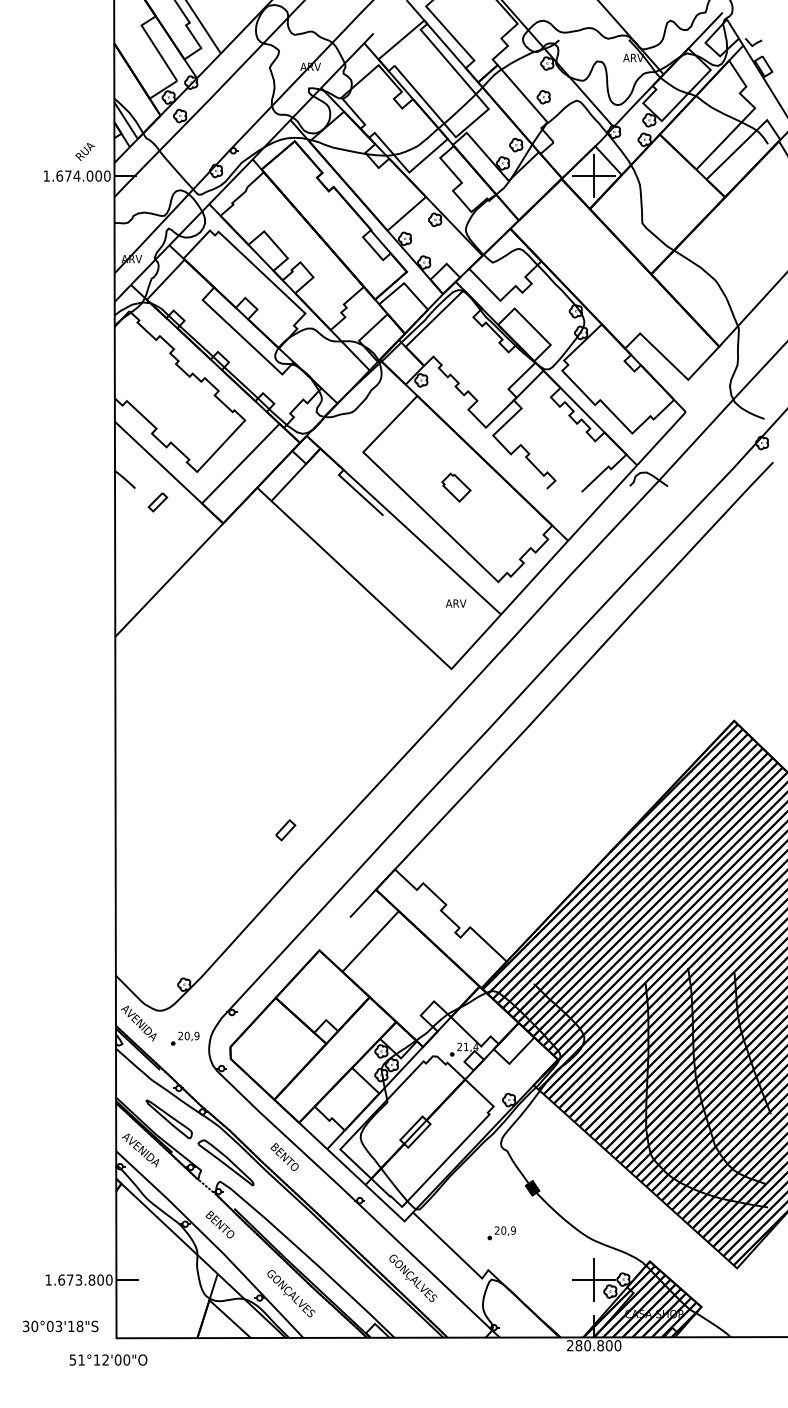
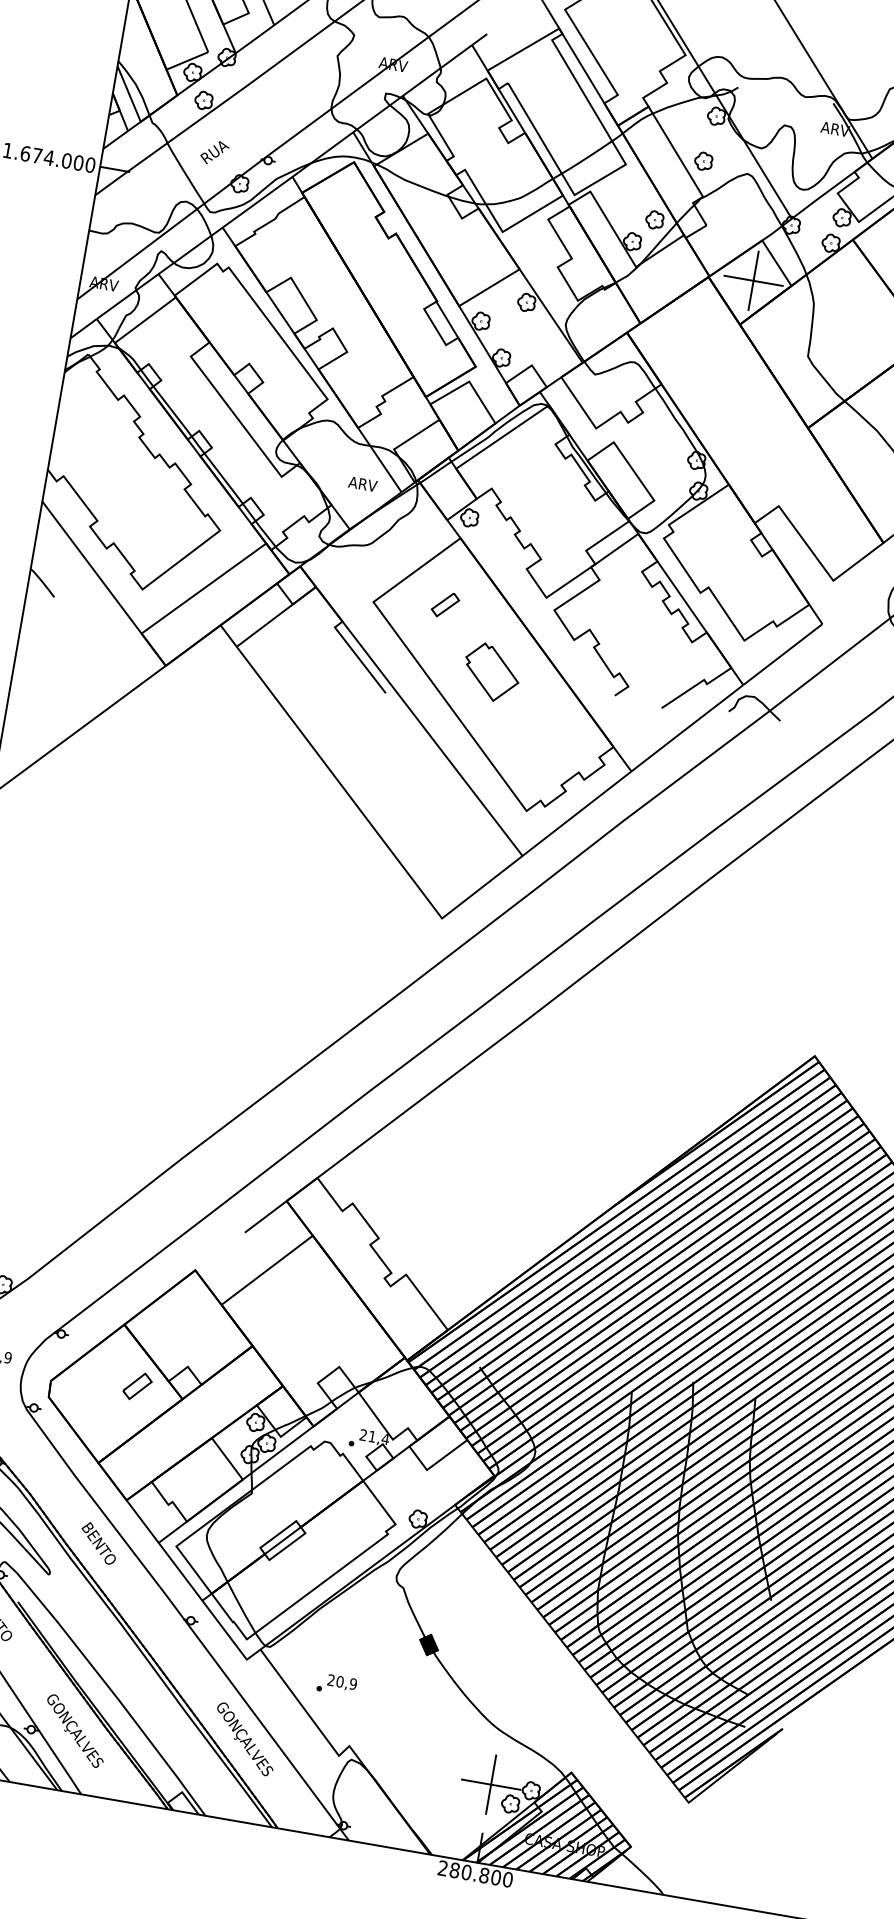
text: (85, 151) -> (215, 152), moved
part: (456, 487) -> (492, 672), size x1.43
part: (157, 502) -> (444, 605), moved
text: (455, 603) -> (362, 483), moved
part: (285, 830) -> (137, 1386), moved
part: (501, 1233) -> (336, 1685), moved

